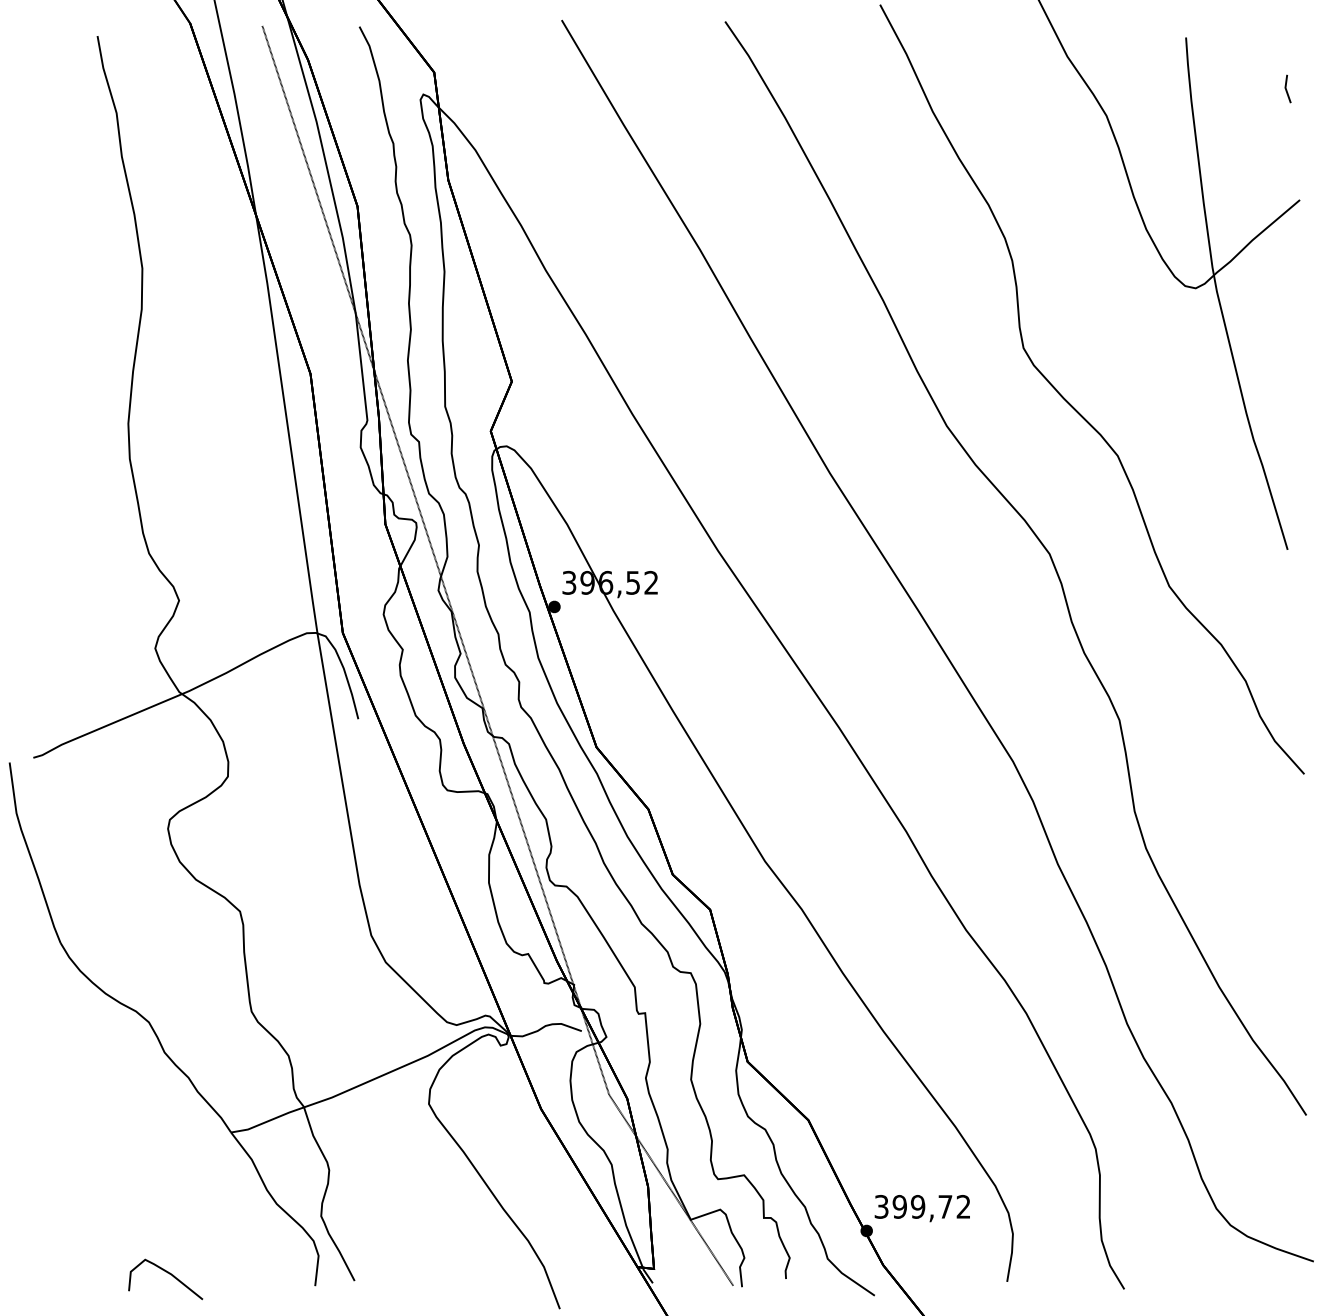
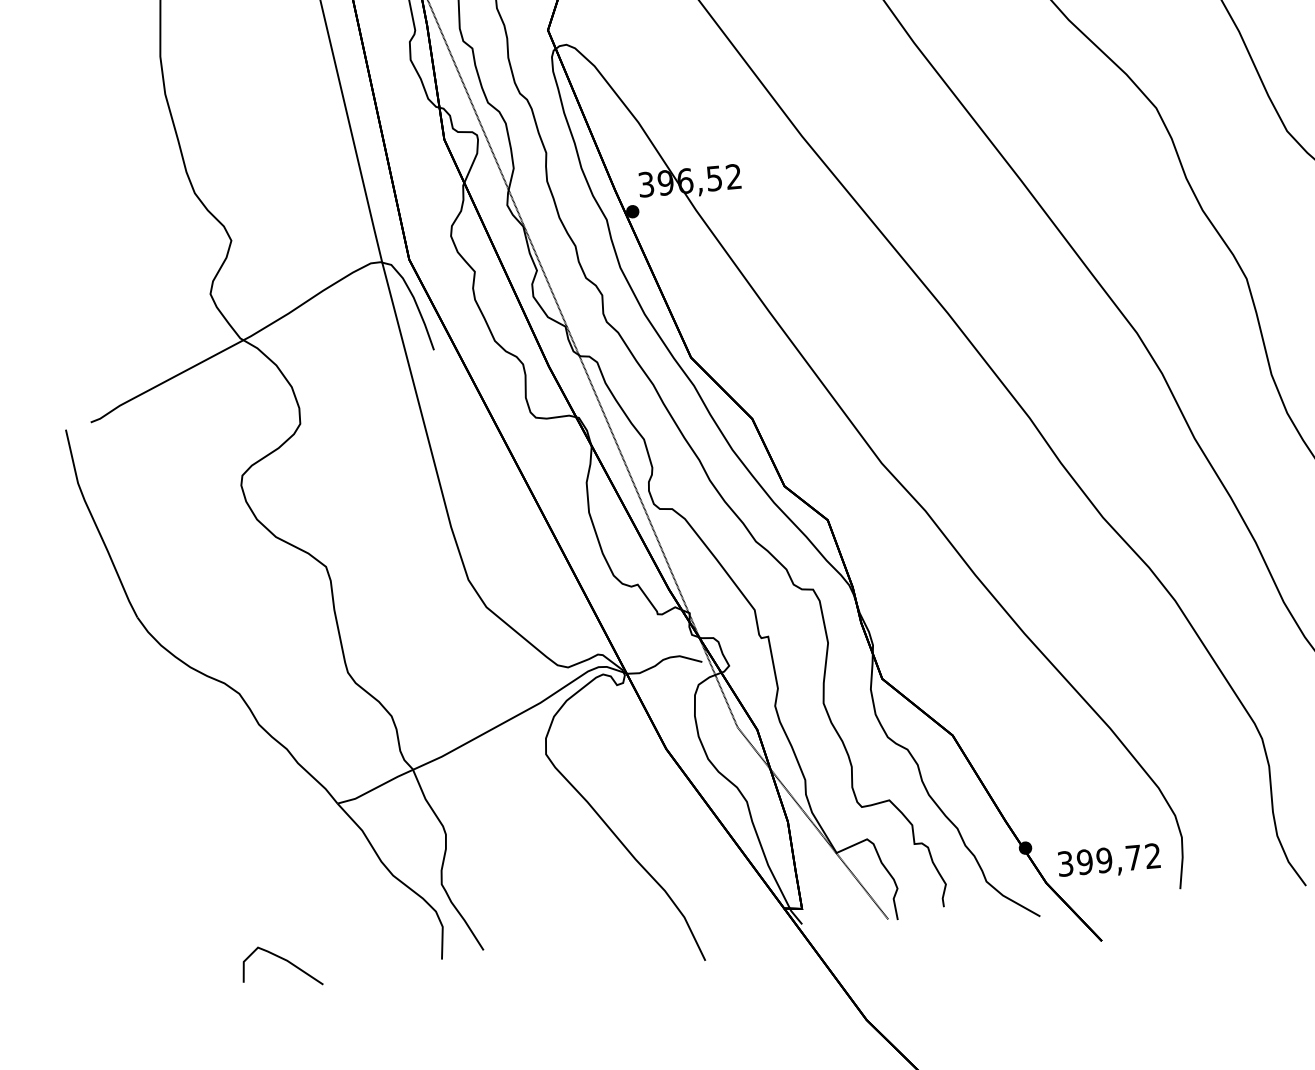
text: (921, 1208) -> (1108, 861), moved

